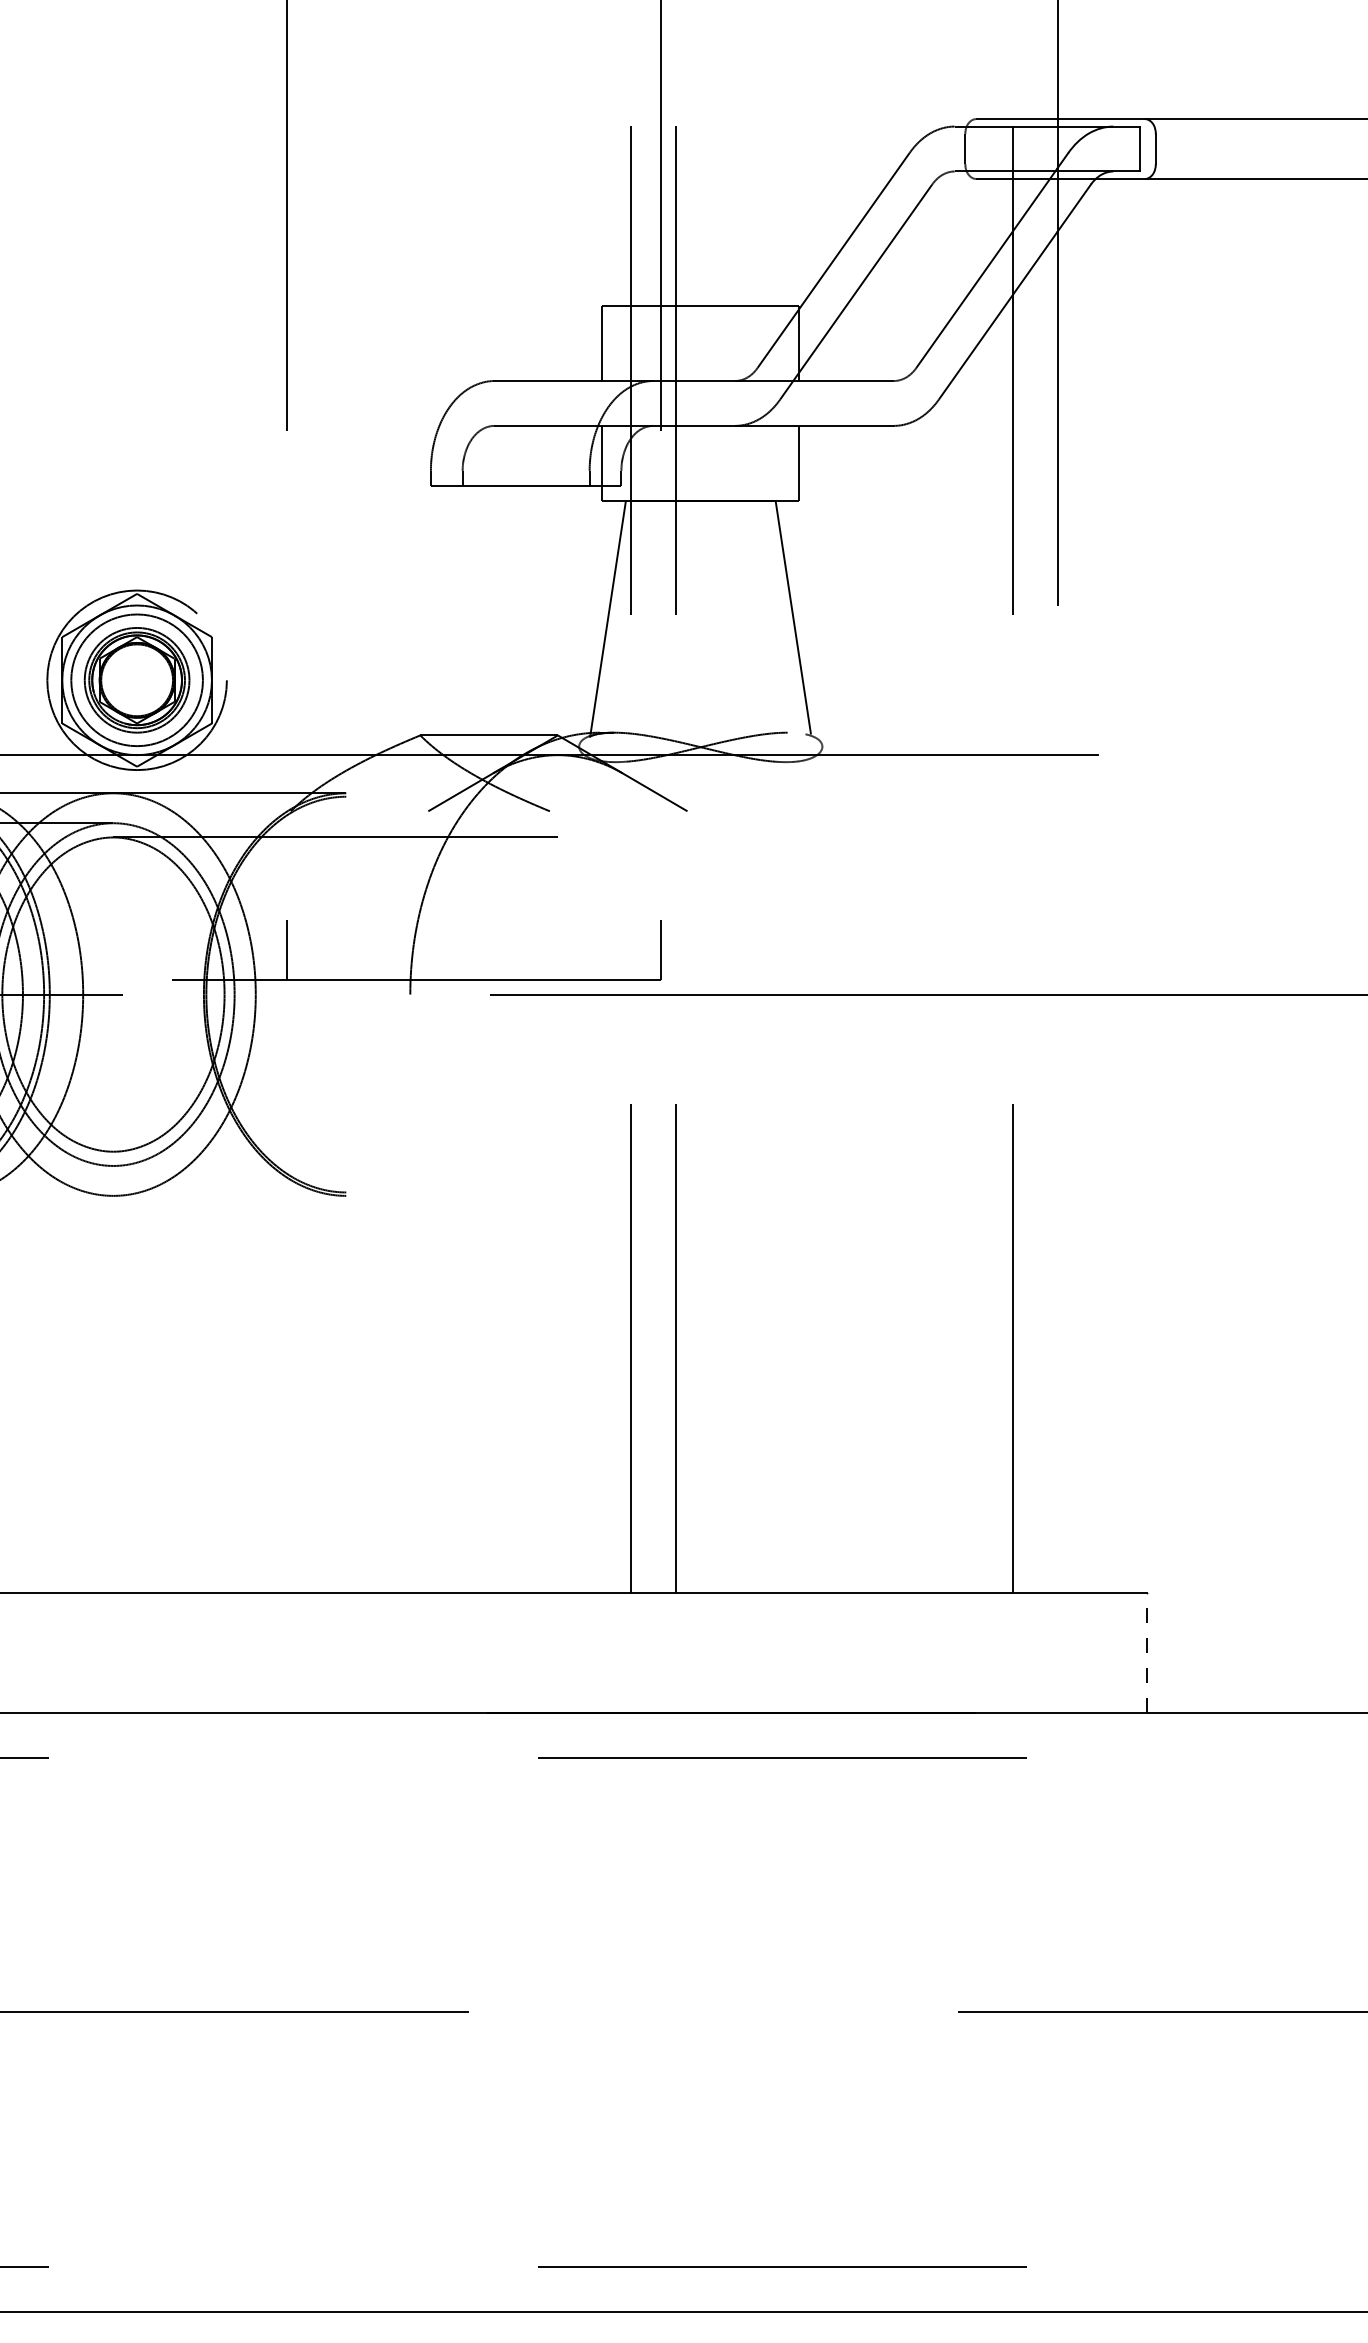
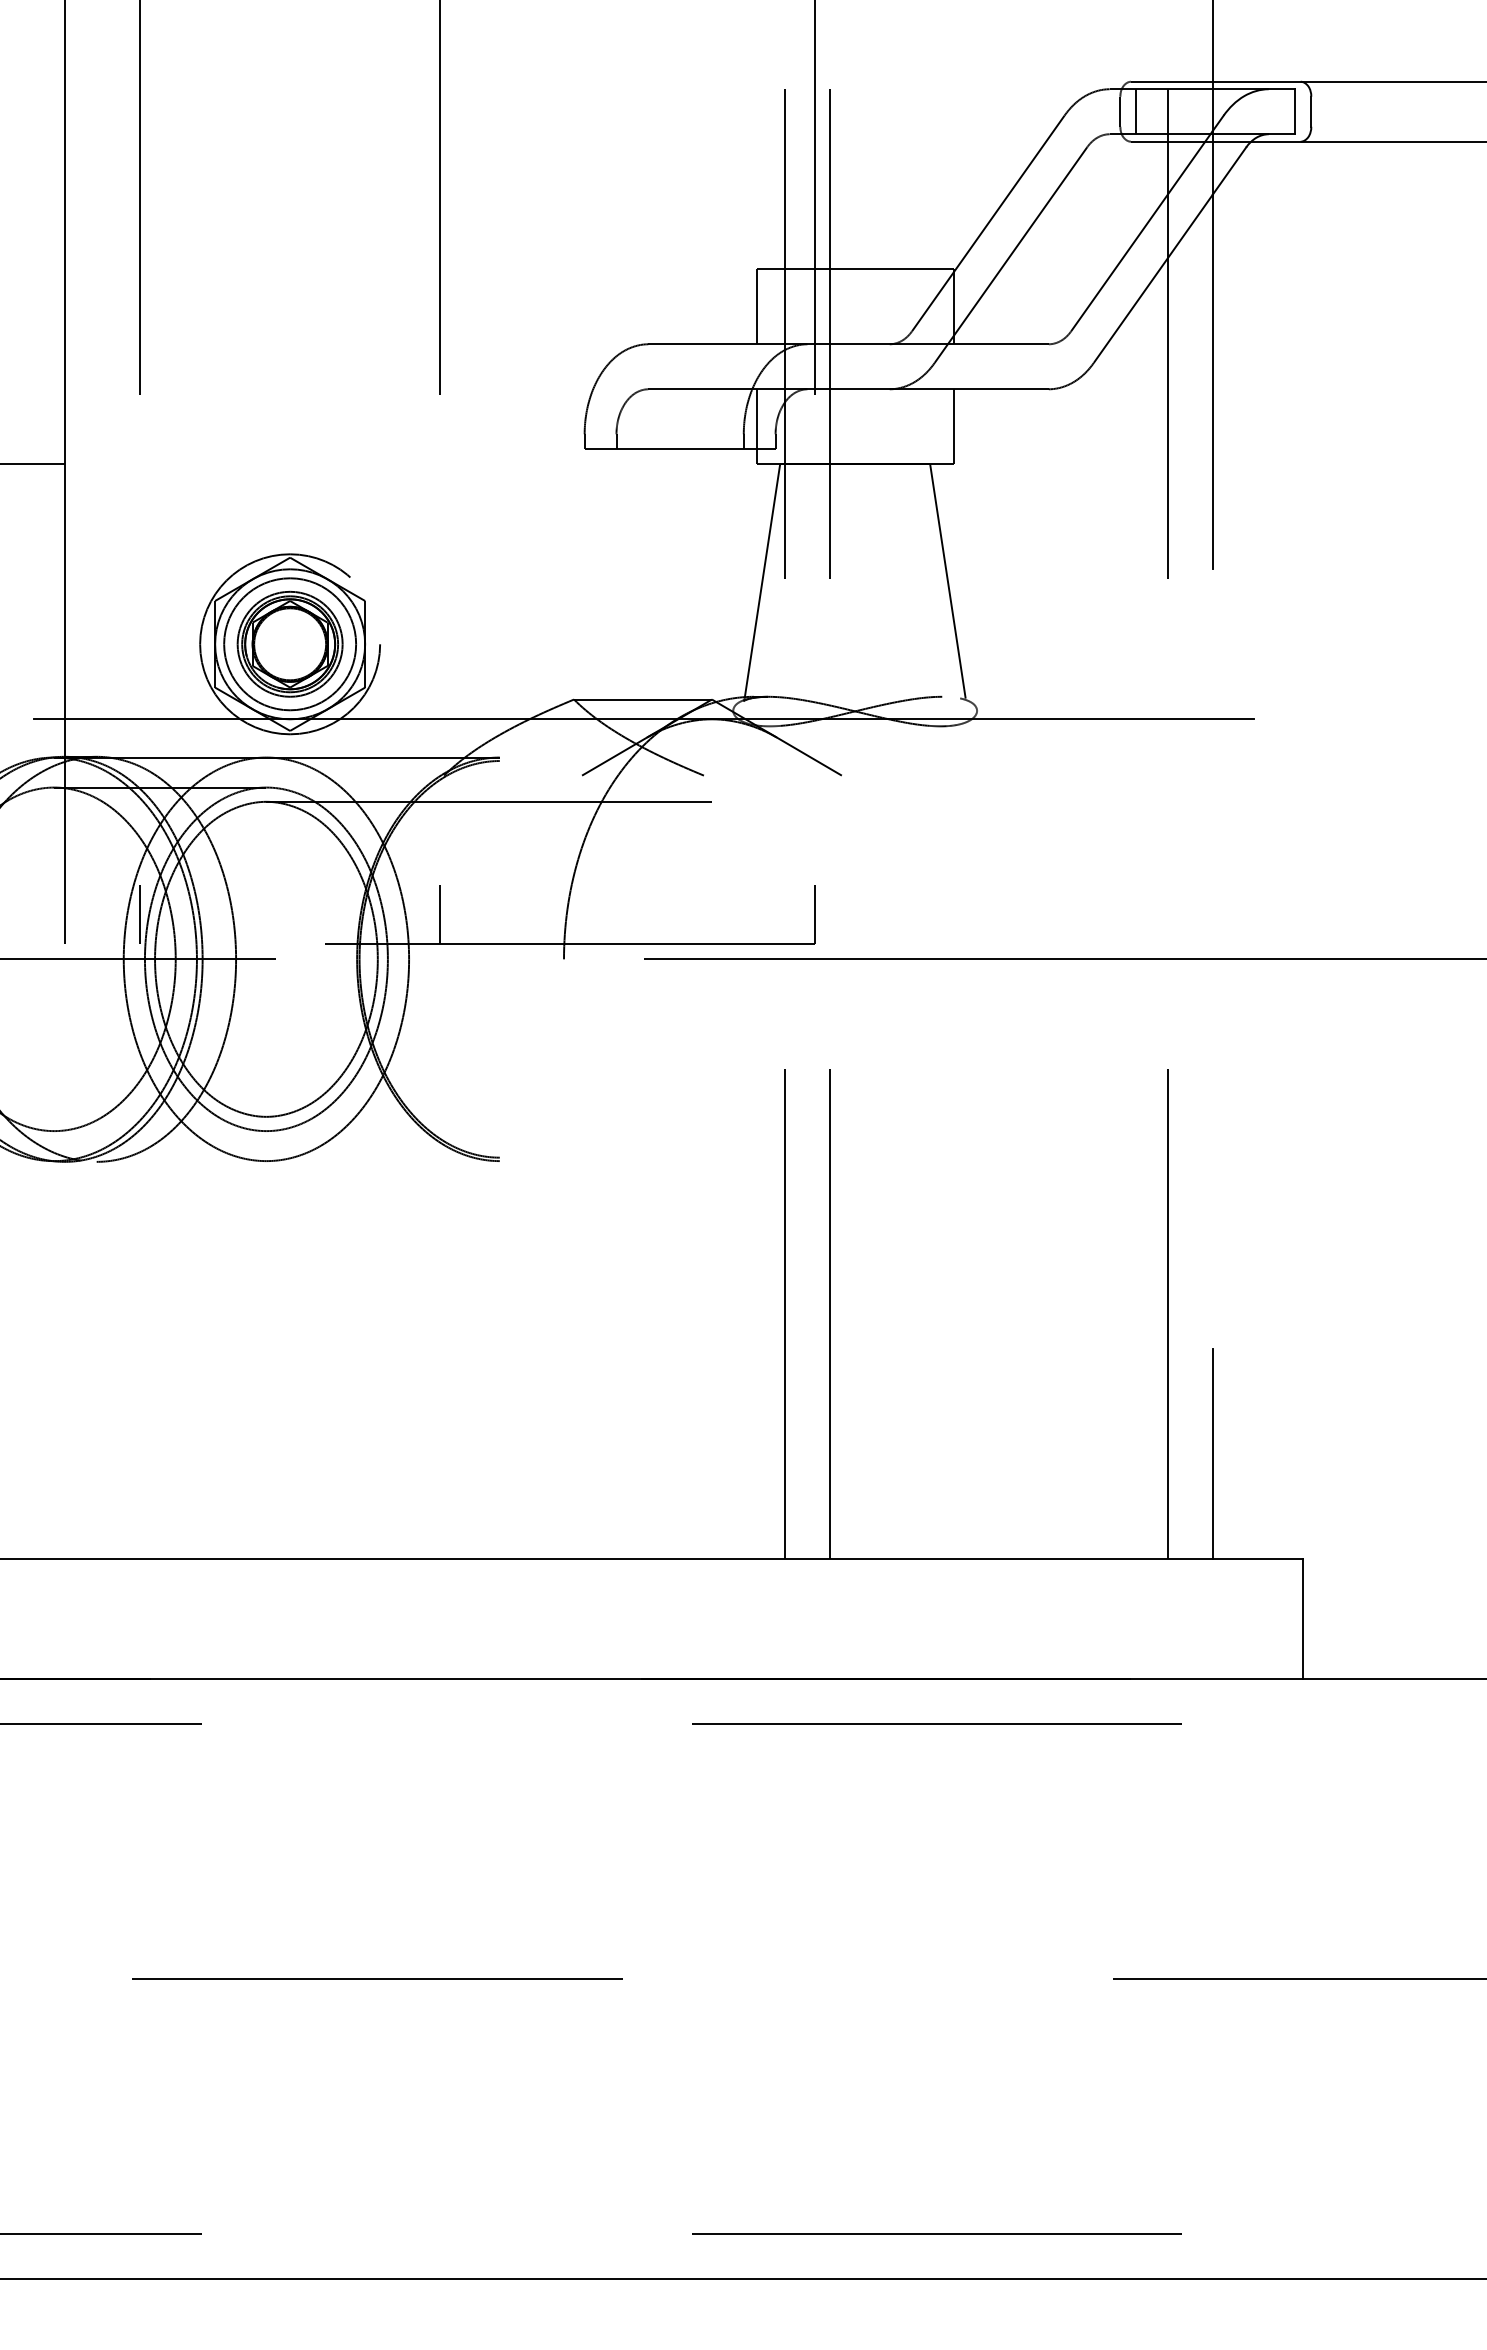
line: (981, 148) -> (1136, 111), added
line: (1057, 1488) -> (1212, 1454), added
line: (1147, 1652) -> (1302, 1618), dashed -> solid

